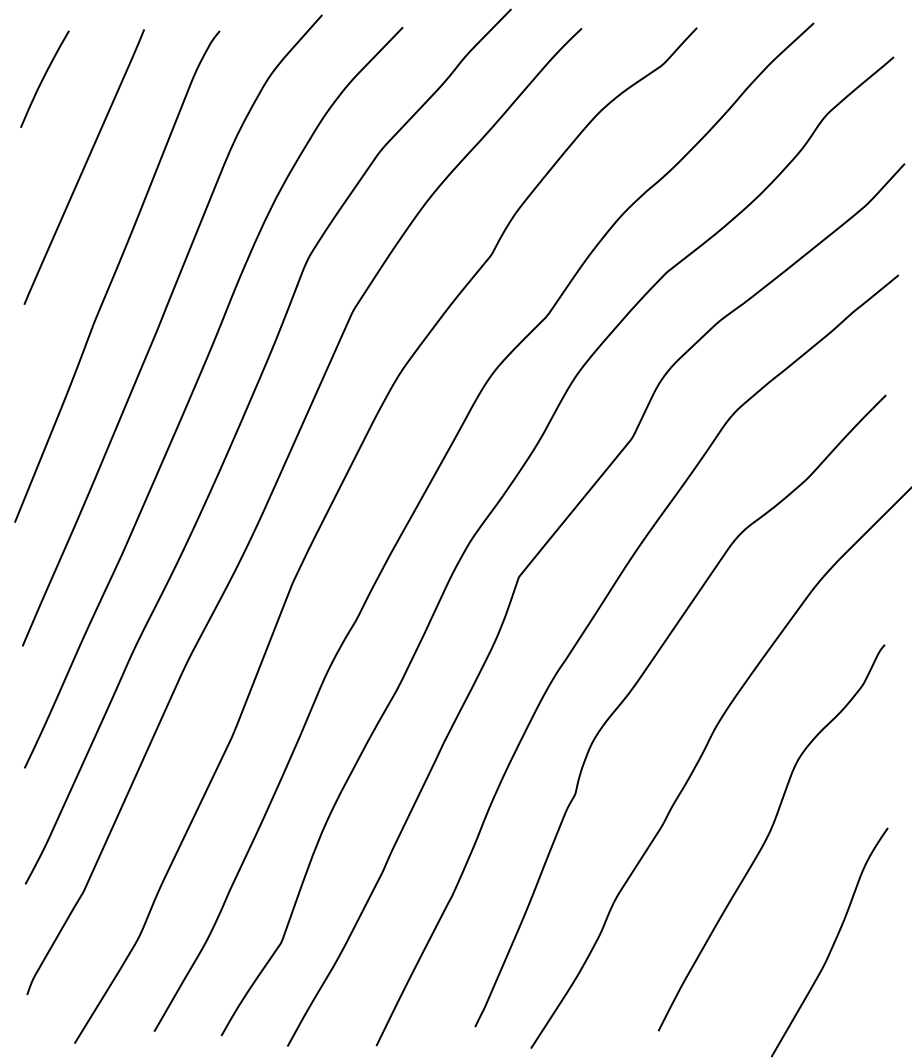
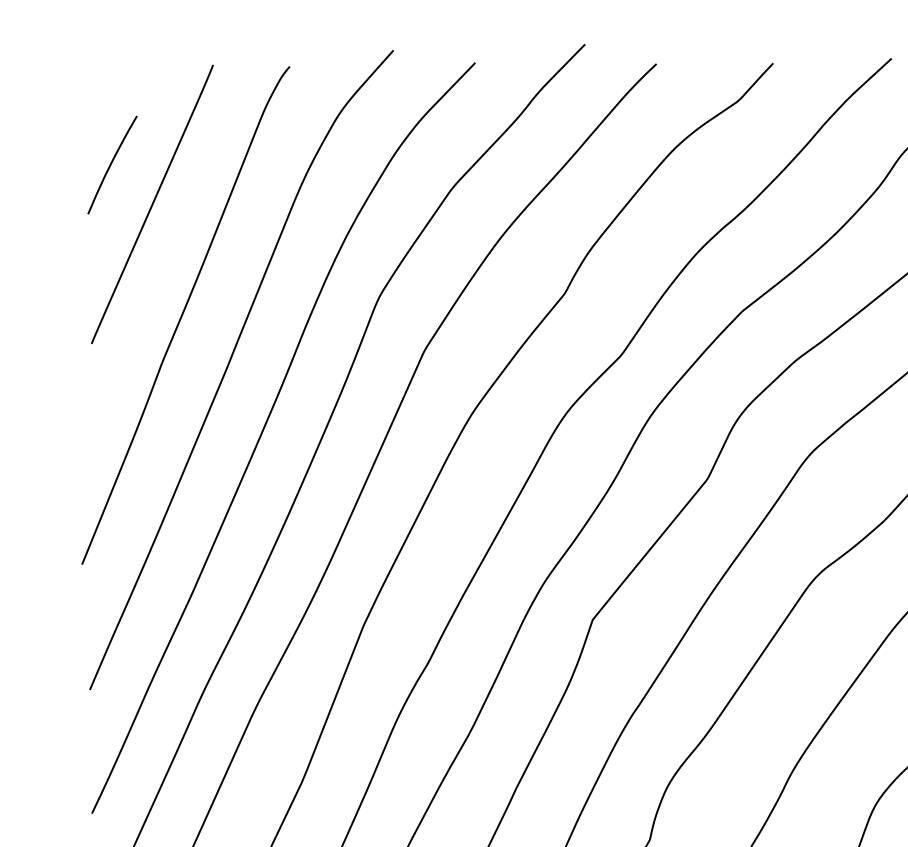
curve: (44, 78) -> (112, 164), moved

